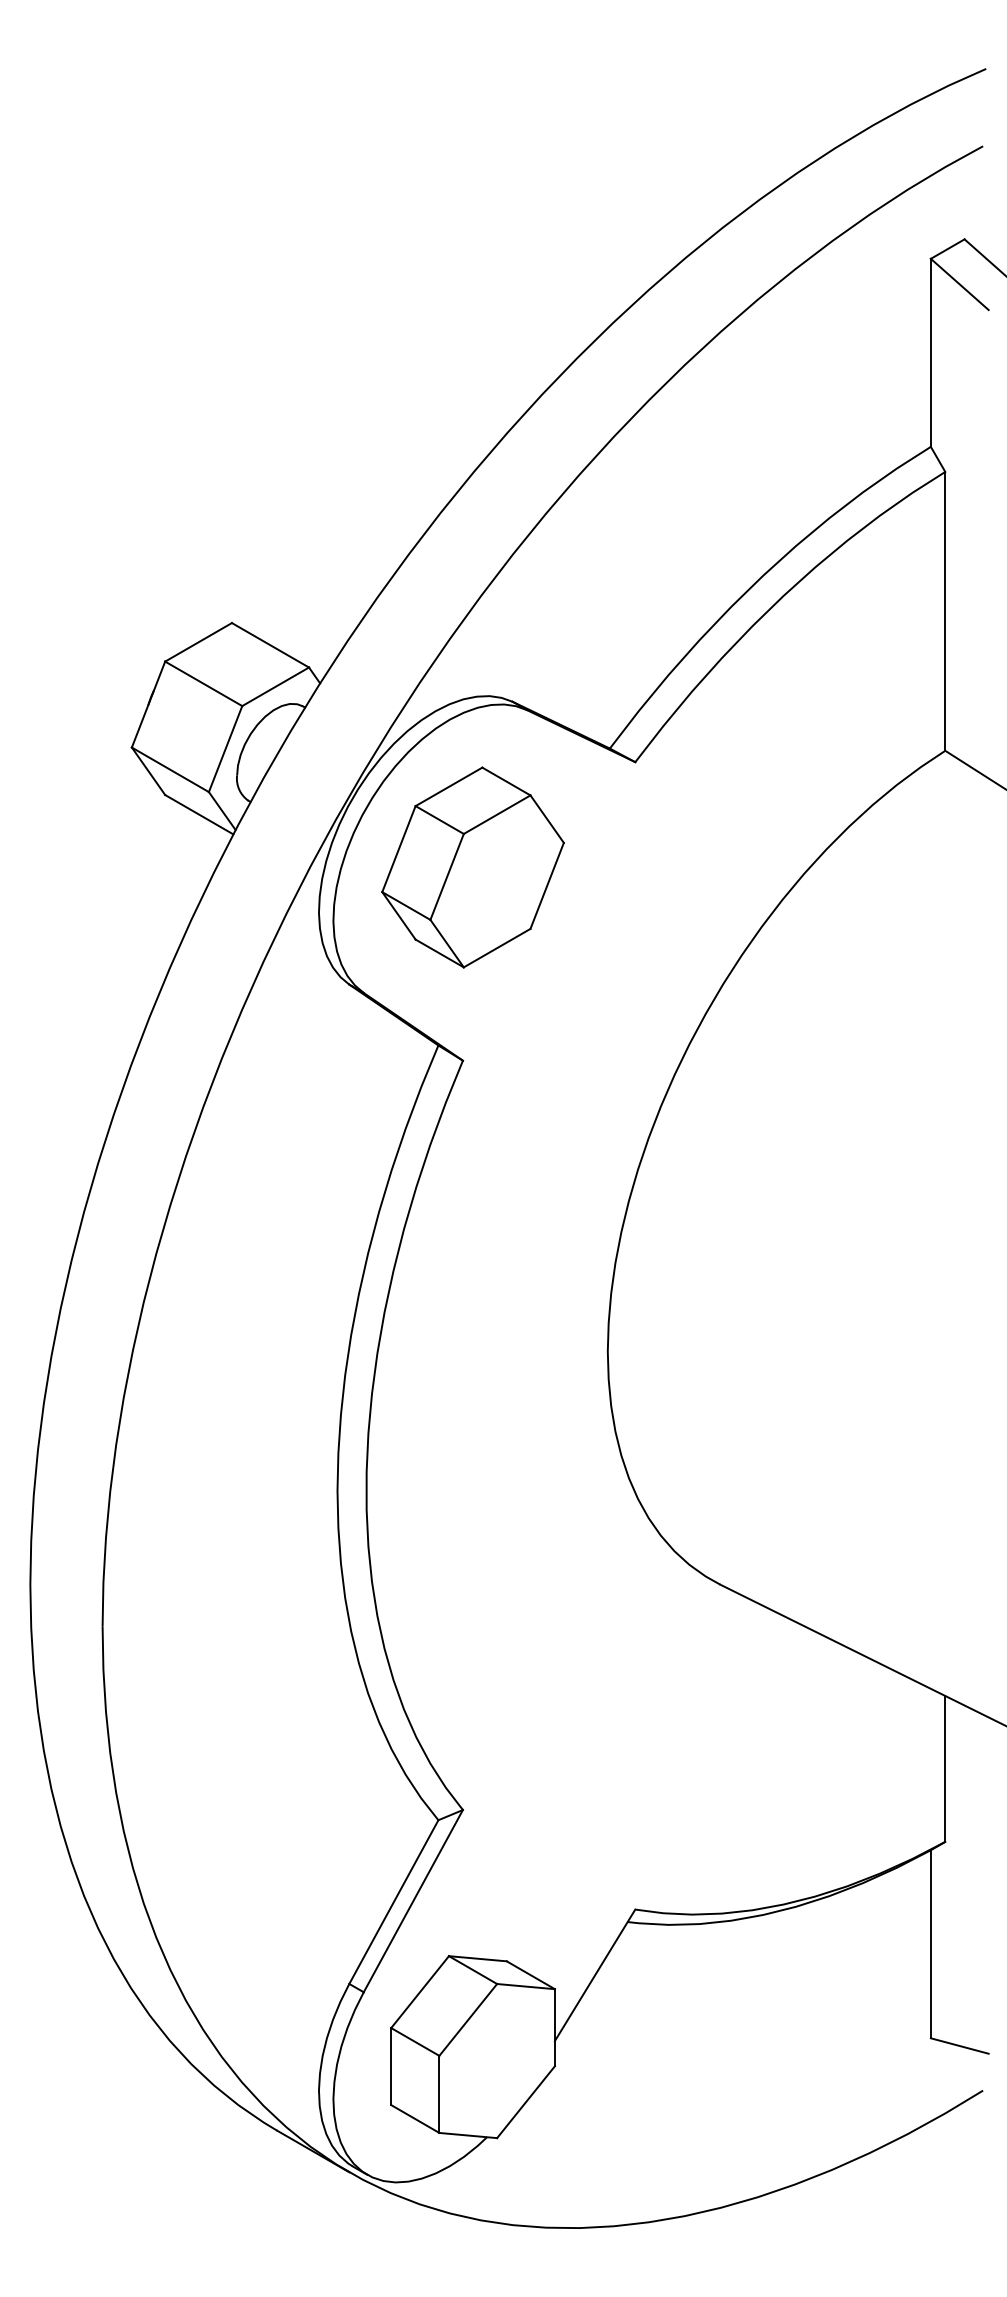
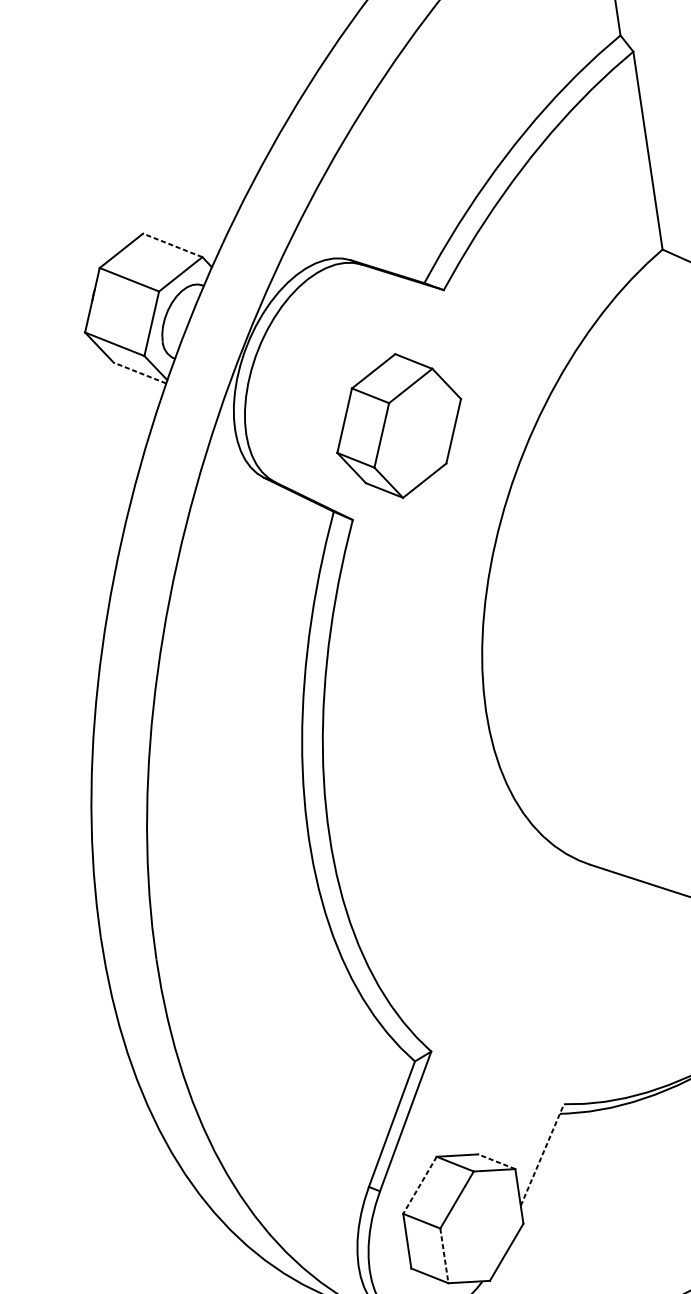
line: (270, 645) -> (172, 245), solid -> dashed
line: (198, 814) -> (139, 373), solid -> dashed
part: (472, 867) -> (398, 426), moved
line: (595, 1974) -> (542, 1154), solid -> dashed
line: (530, 1975) -> (496, 1161), solid -> dashed
line: (419, 1992) -> (419, 1185), solid -> dashed
line: (439, 2094) -> (444, 1255), solid -> dashed

